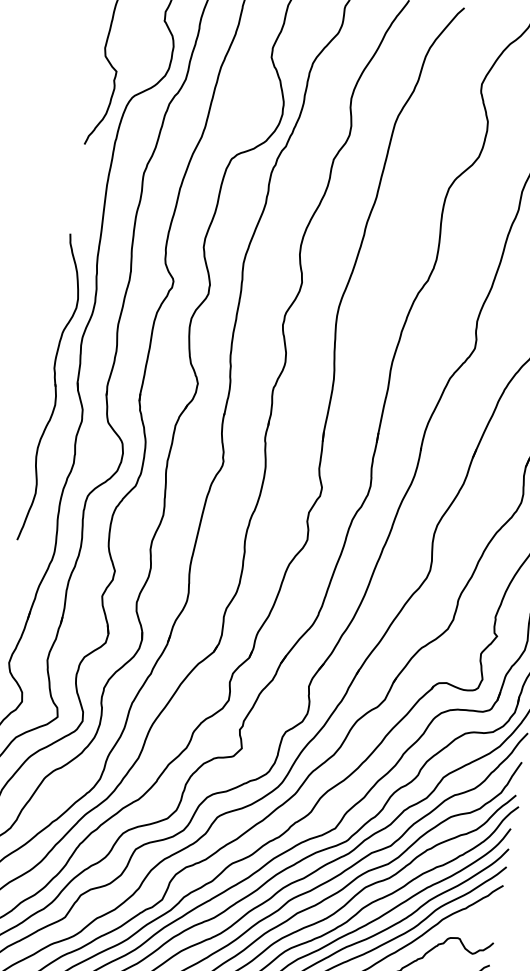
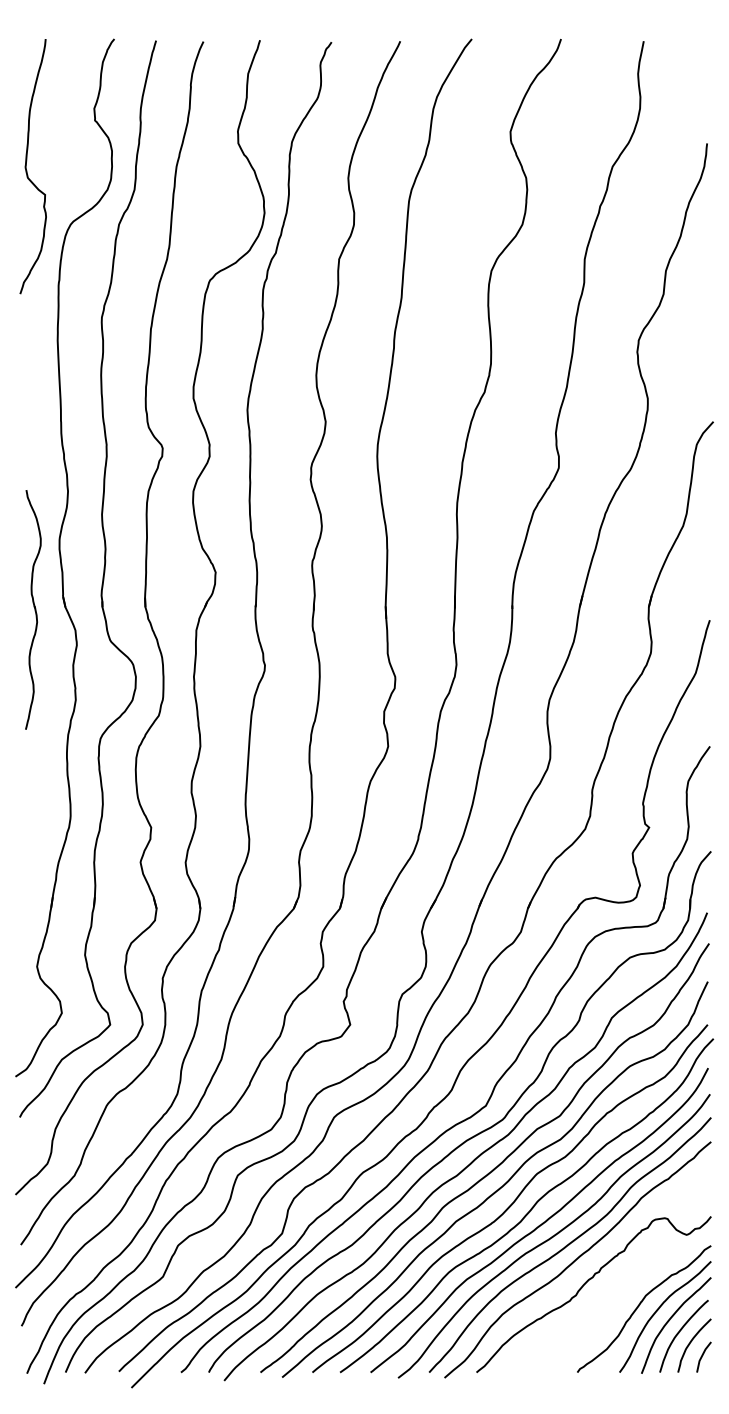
part: (53, 388) -> (33, 609), size x0.6

